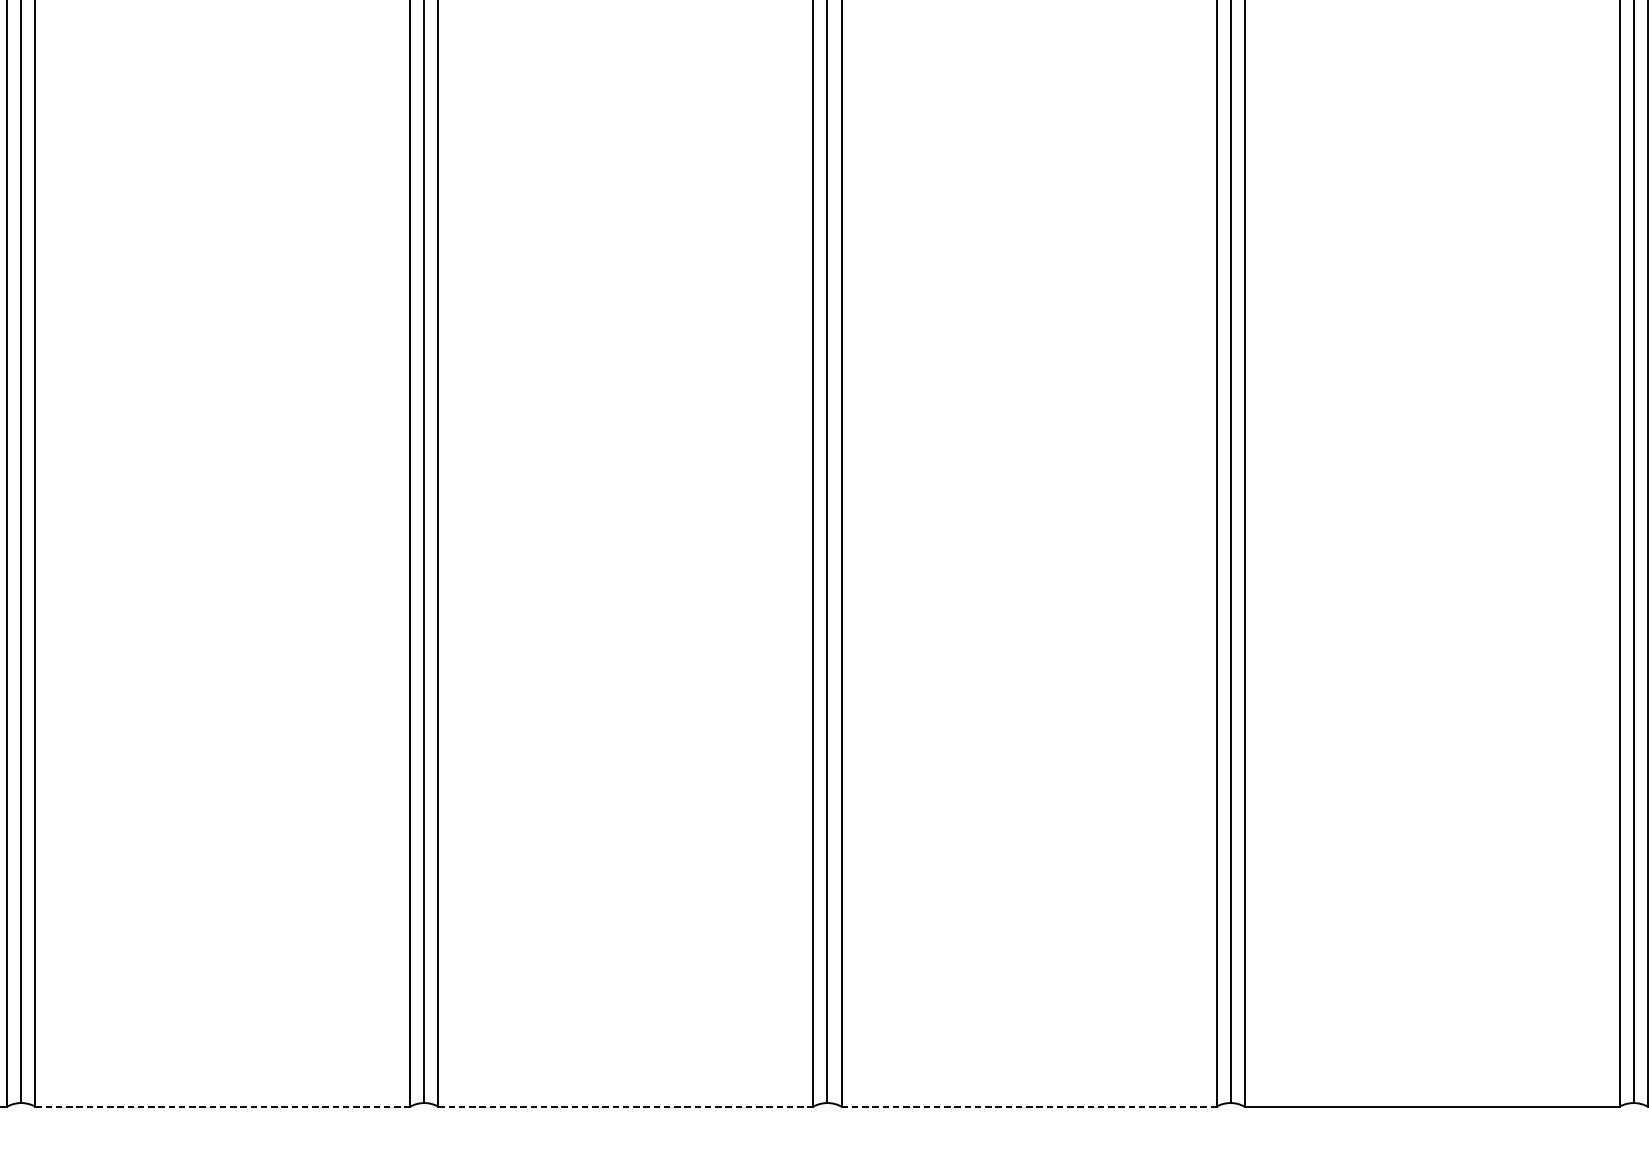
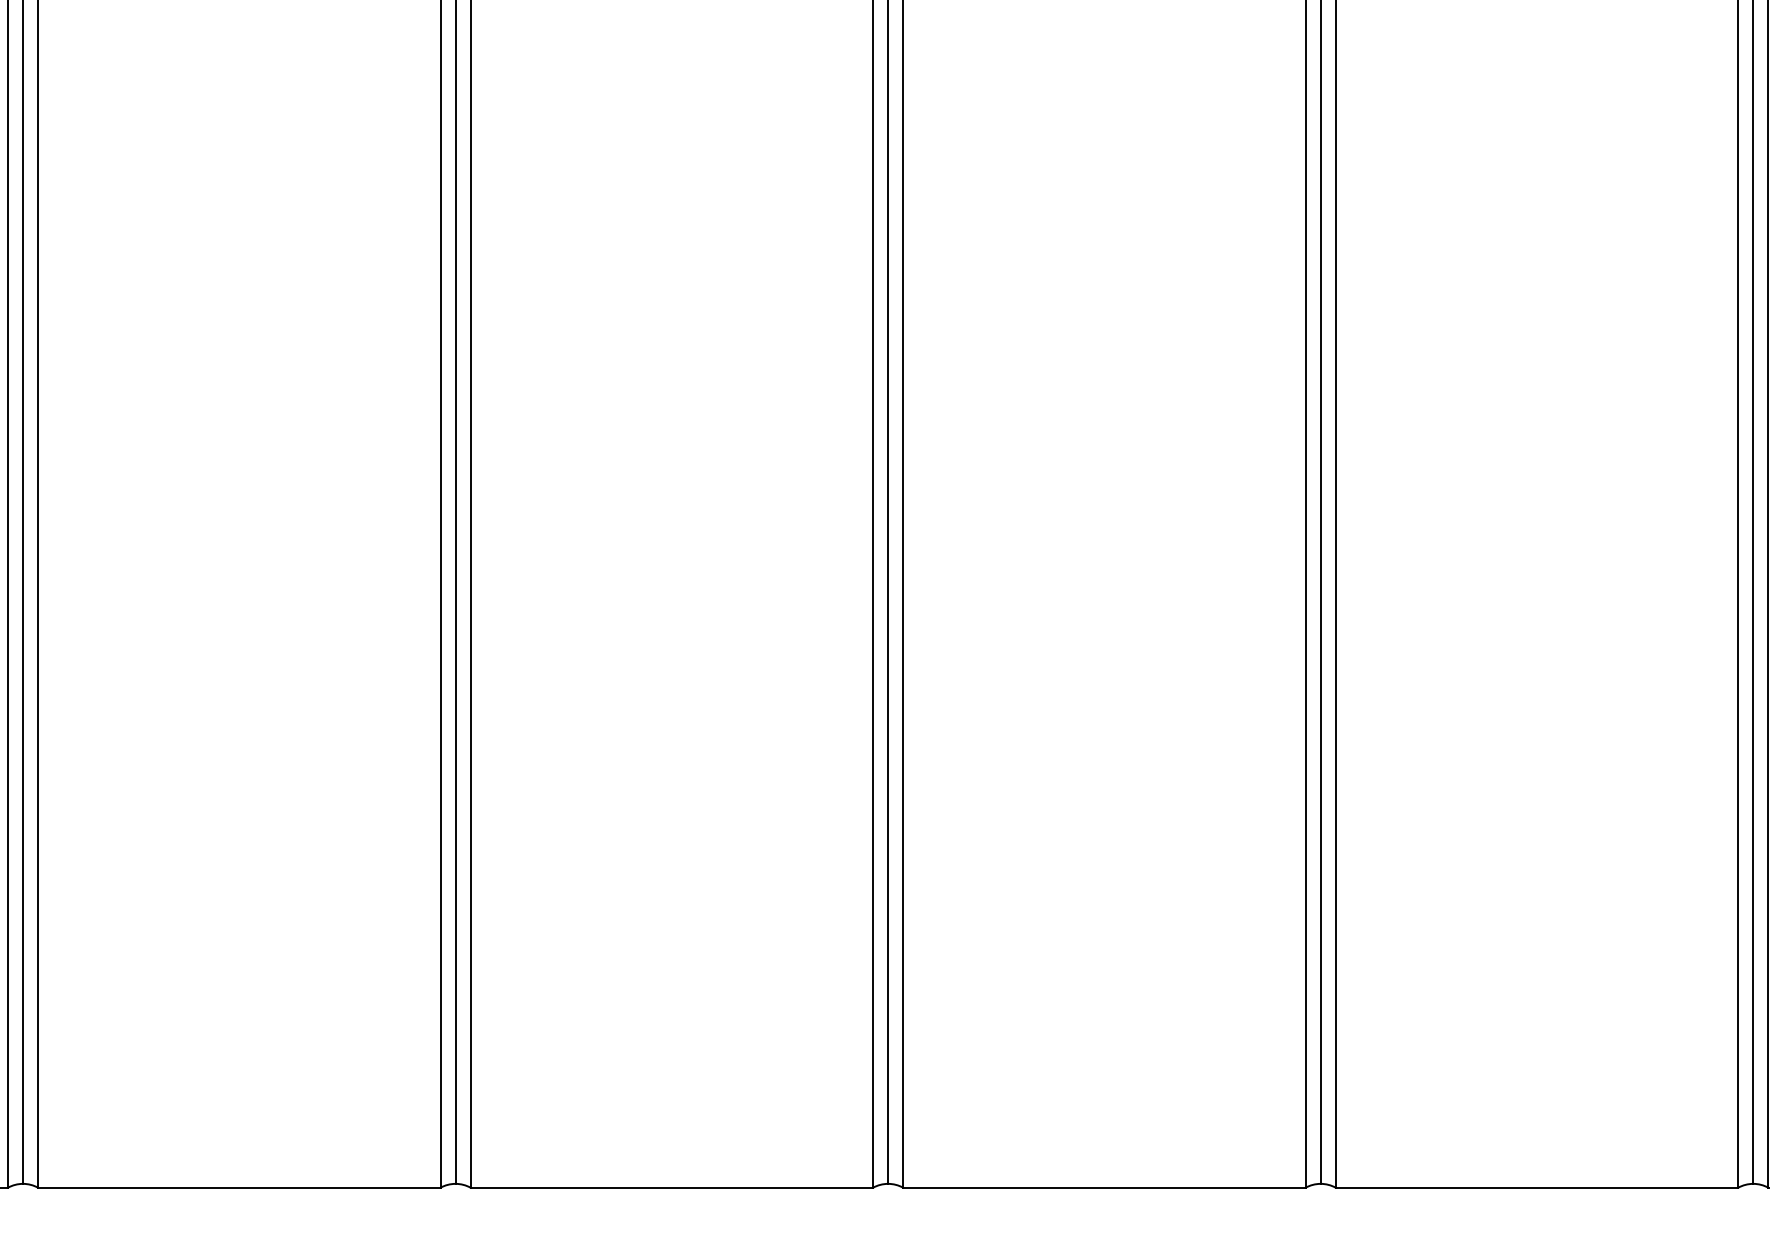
line: (222, 1106) -> (239, 1187), dashed -> solid
line: (626, 1106) -> (672, 1187), dashed -> solid
line: (1029, 1106) -> (1104, 1187), dashed -> solid

